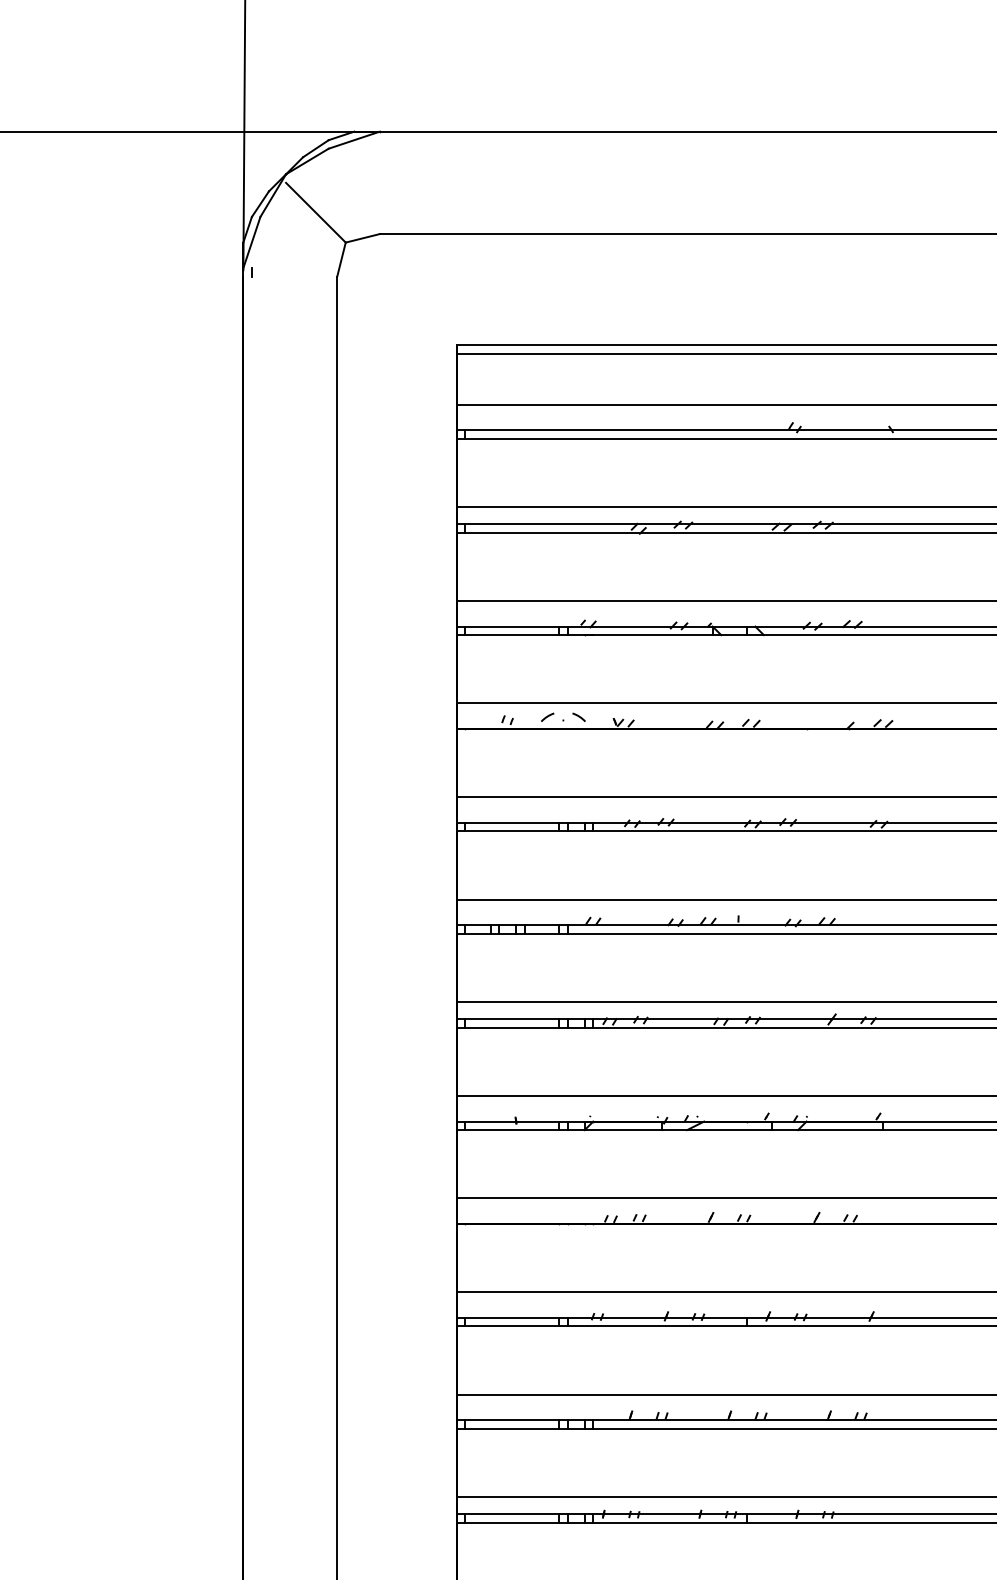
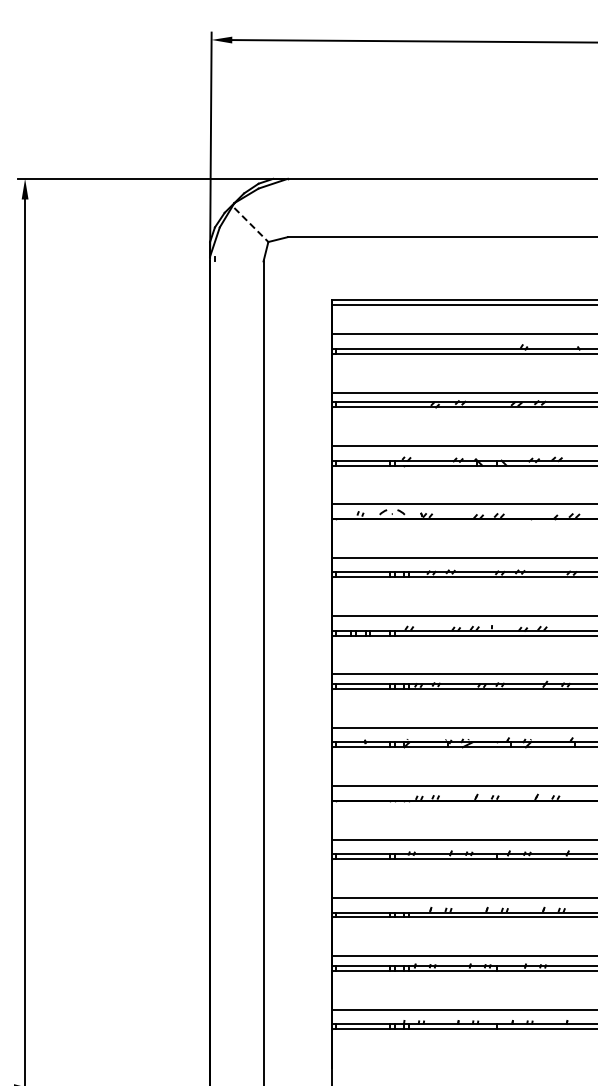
line: (316, 213) -> (251, 225), solid -> dashed

